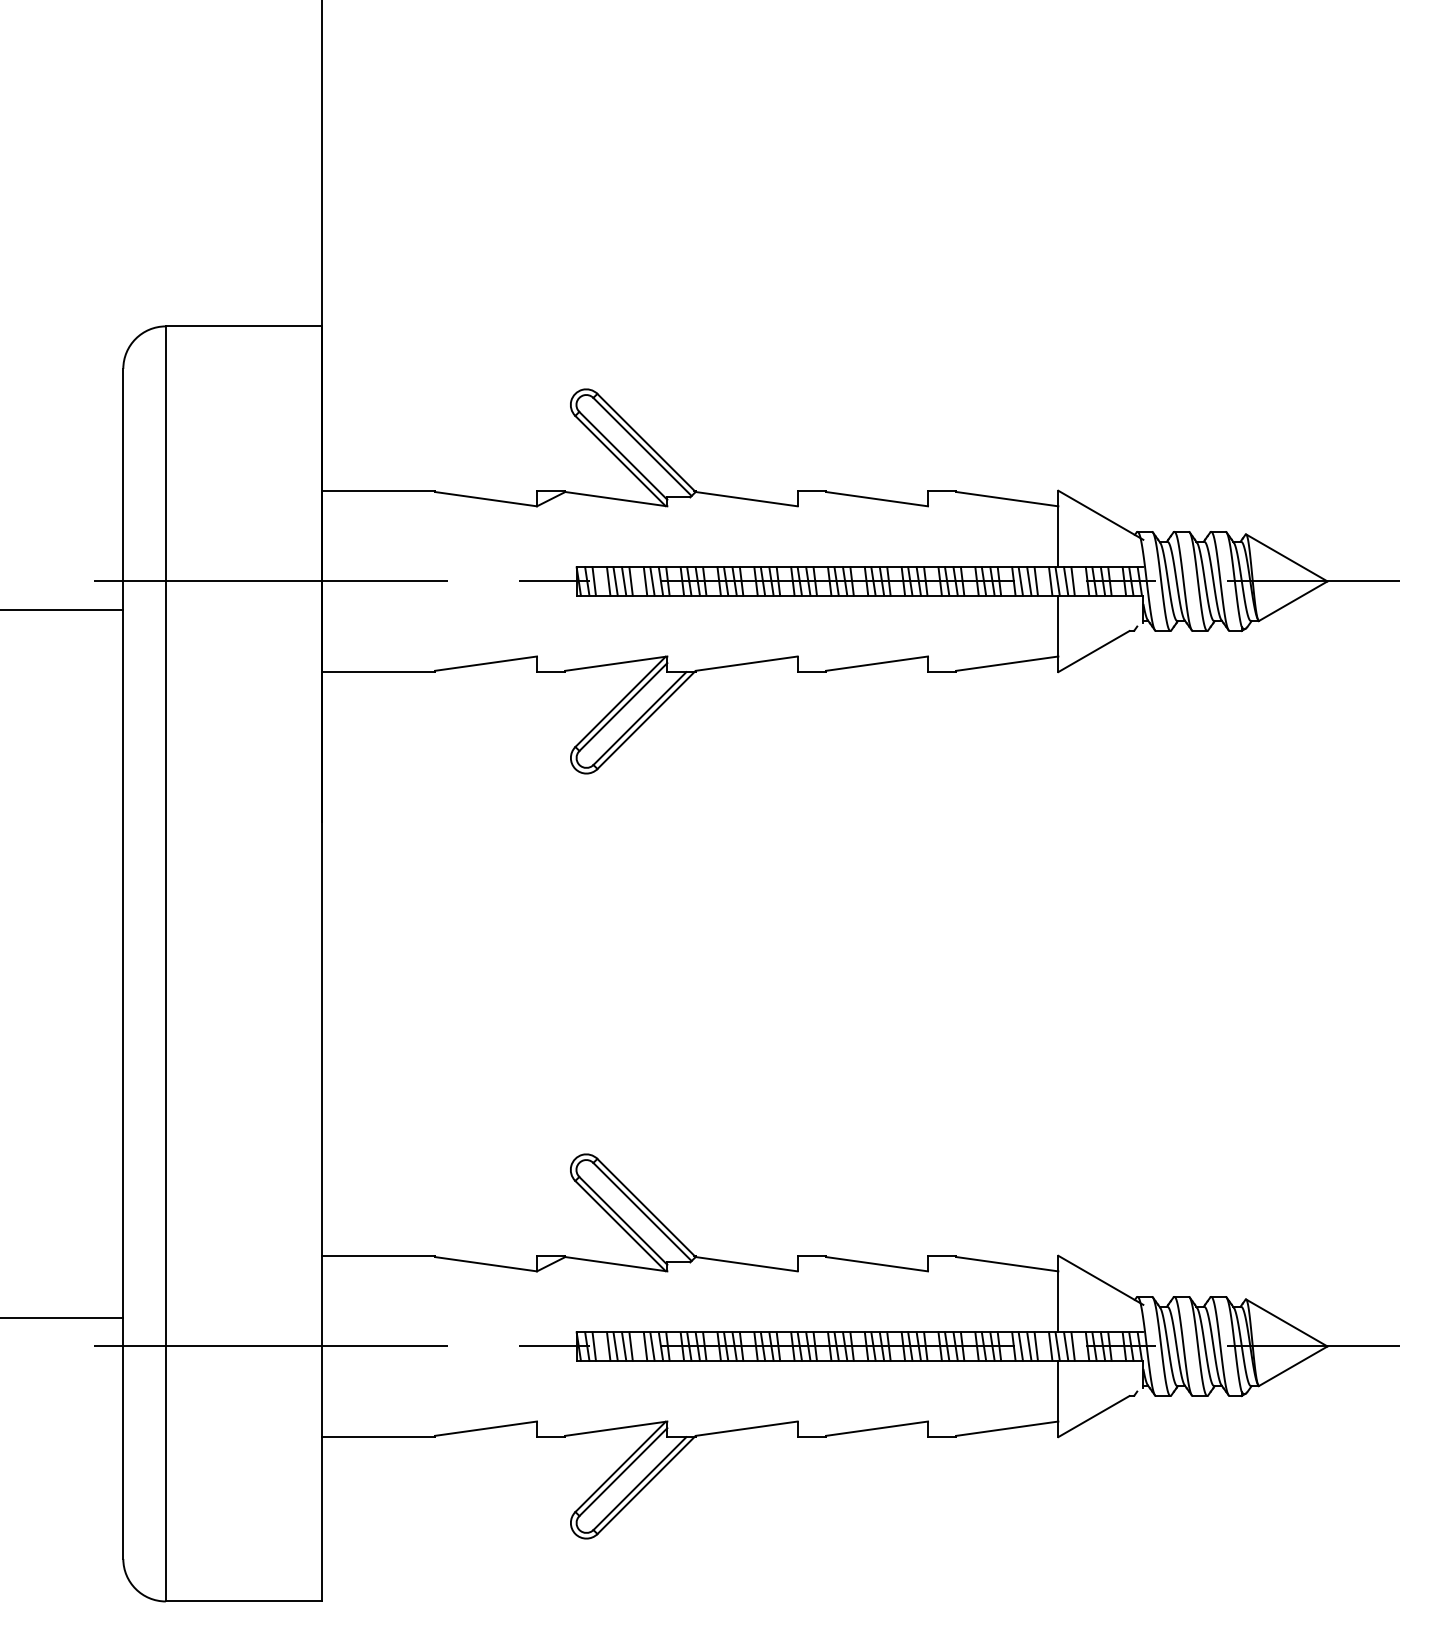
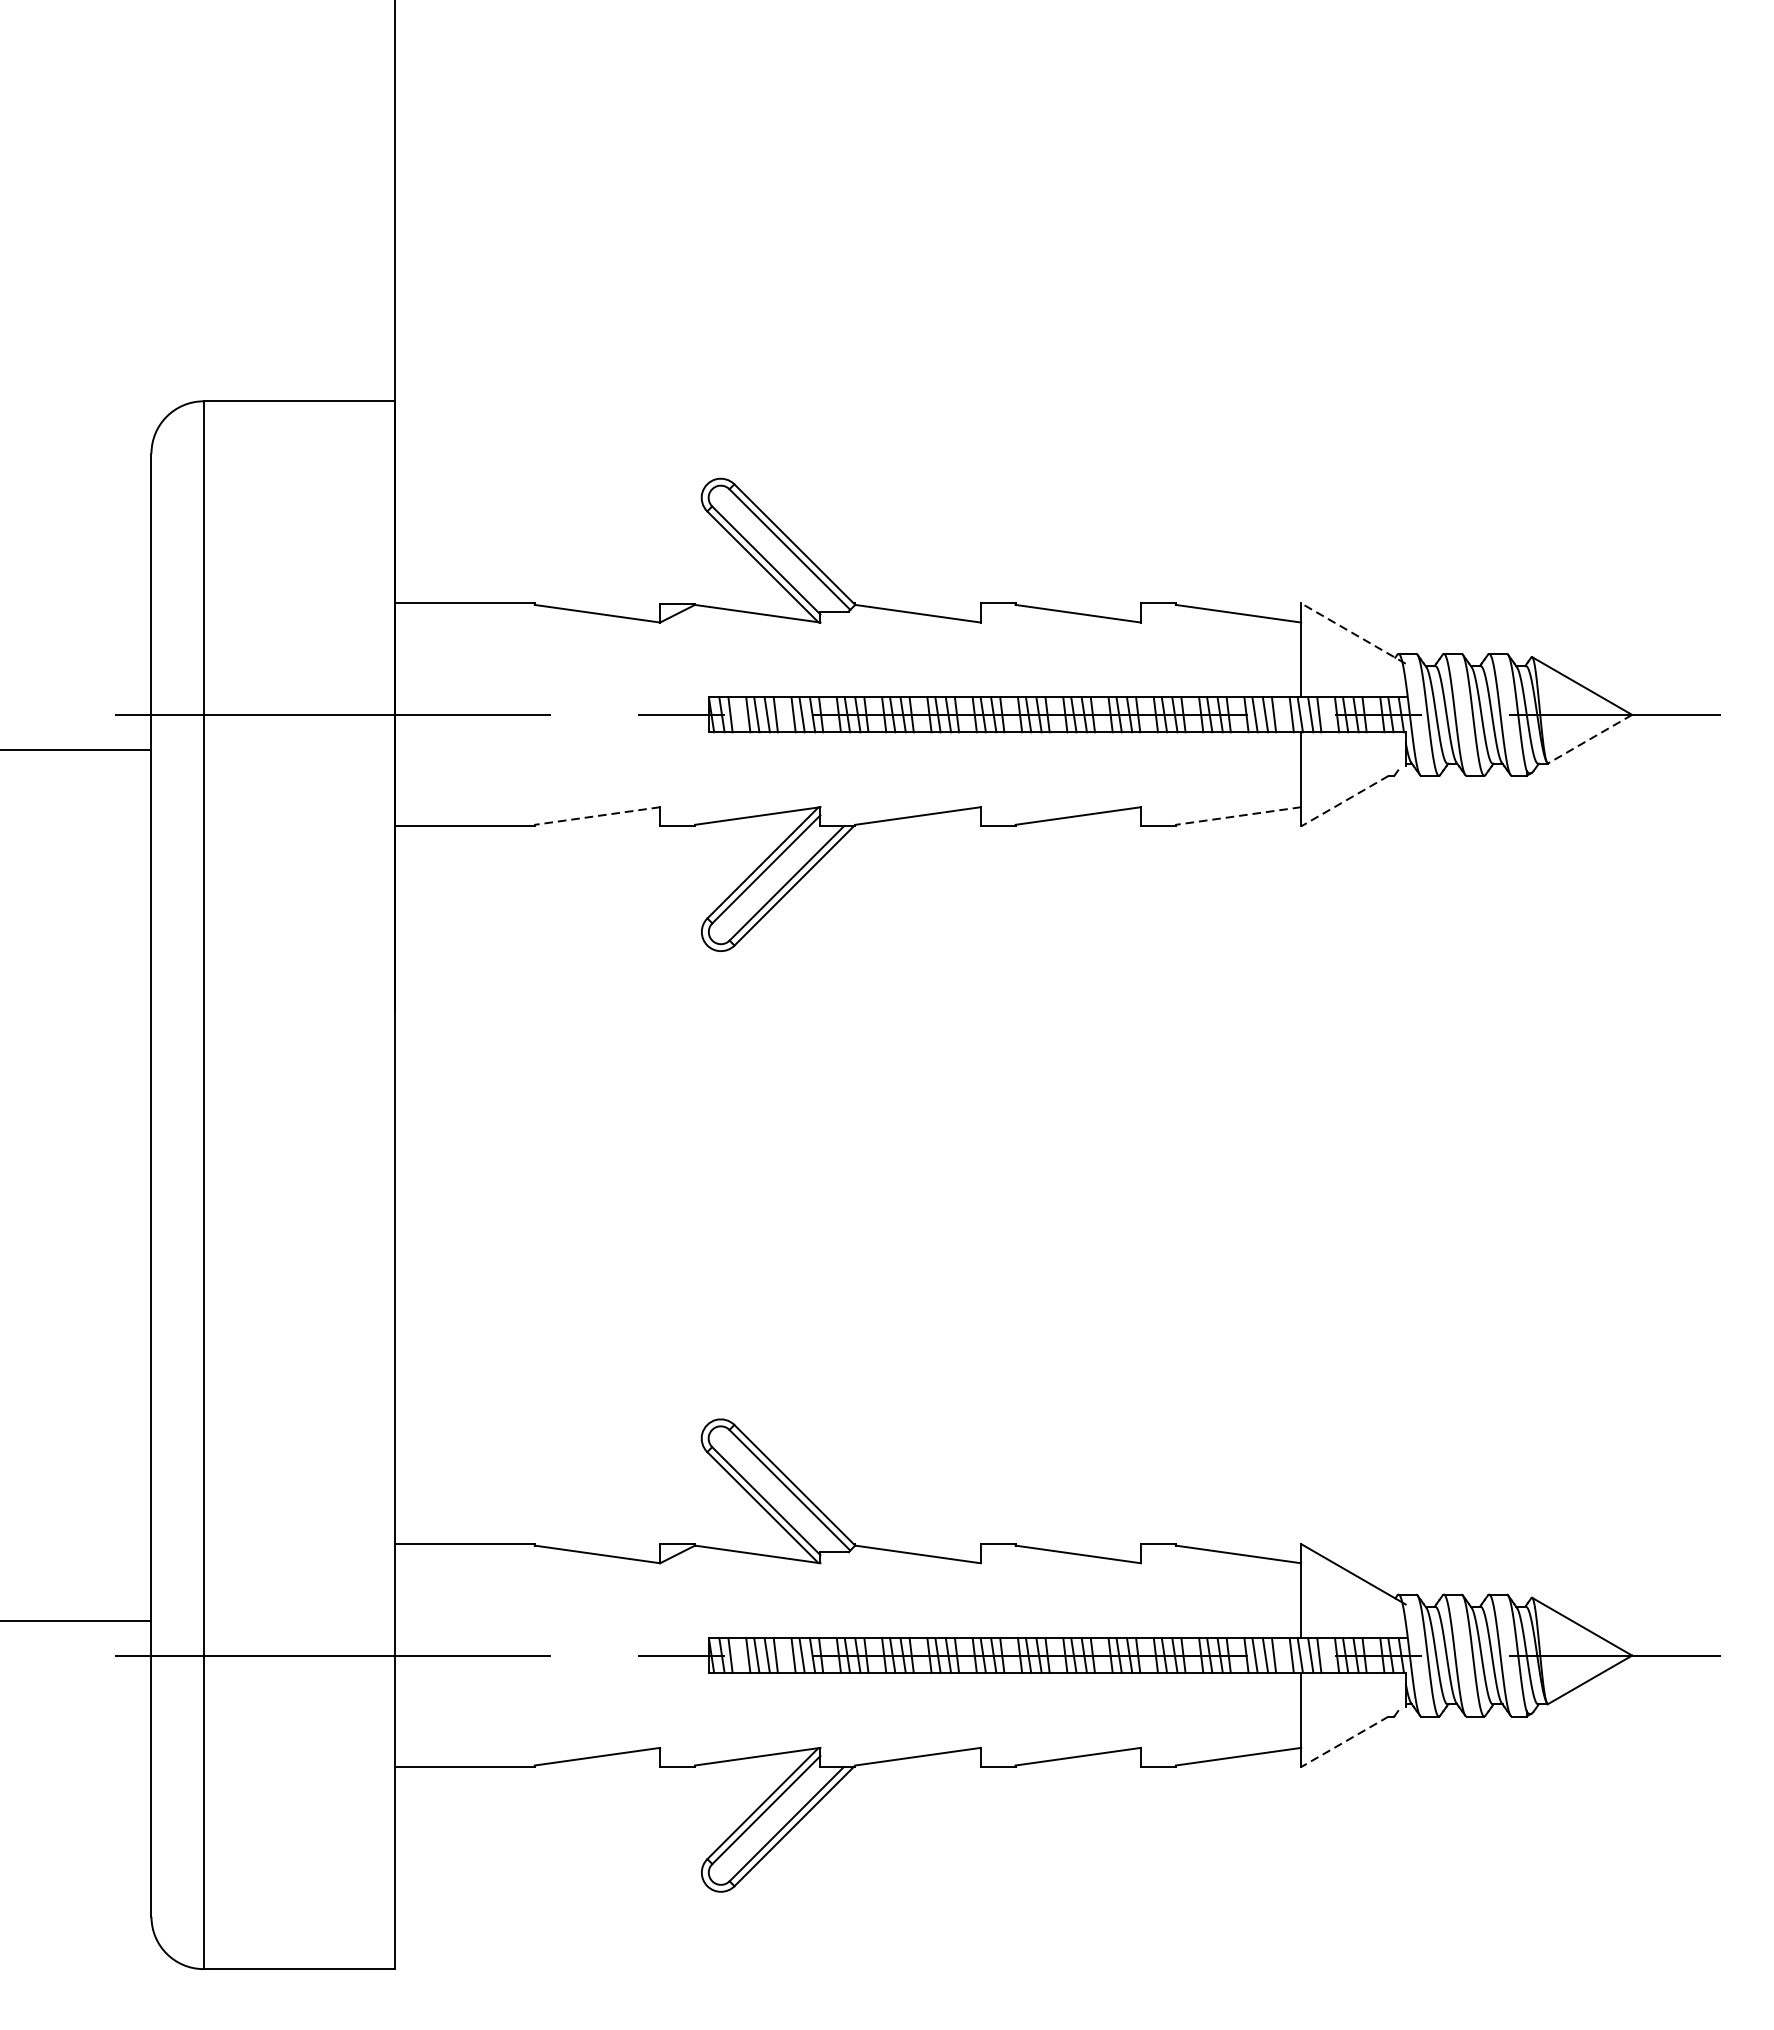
line: (1100, 515) -> (1353, 633), solid -> dashed
line: (1293, 601) -> (1590, 739), solid -> dashed
line: (1093, 651) -> (1344, 801), solid -> dashed
line: (486, 663) -> (598, 815), solid -> dashed
line: (1006, 663) -> (1237, 815), solid -> dashed
line: (1093, 1416) -> (1344, 1741), solid -> dashed

